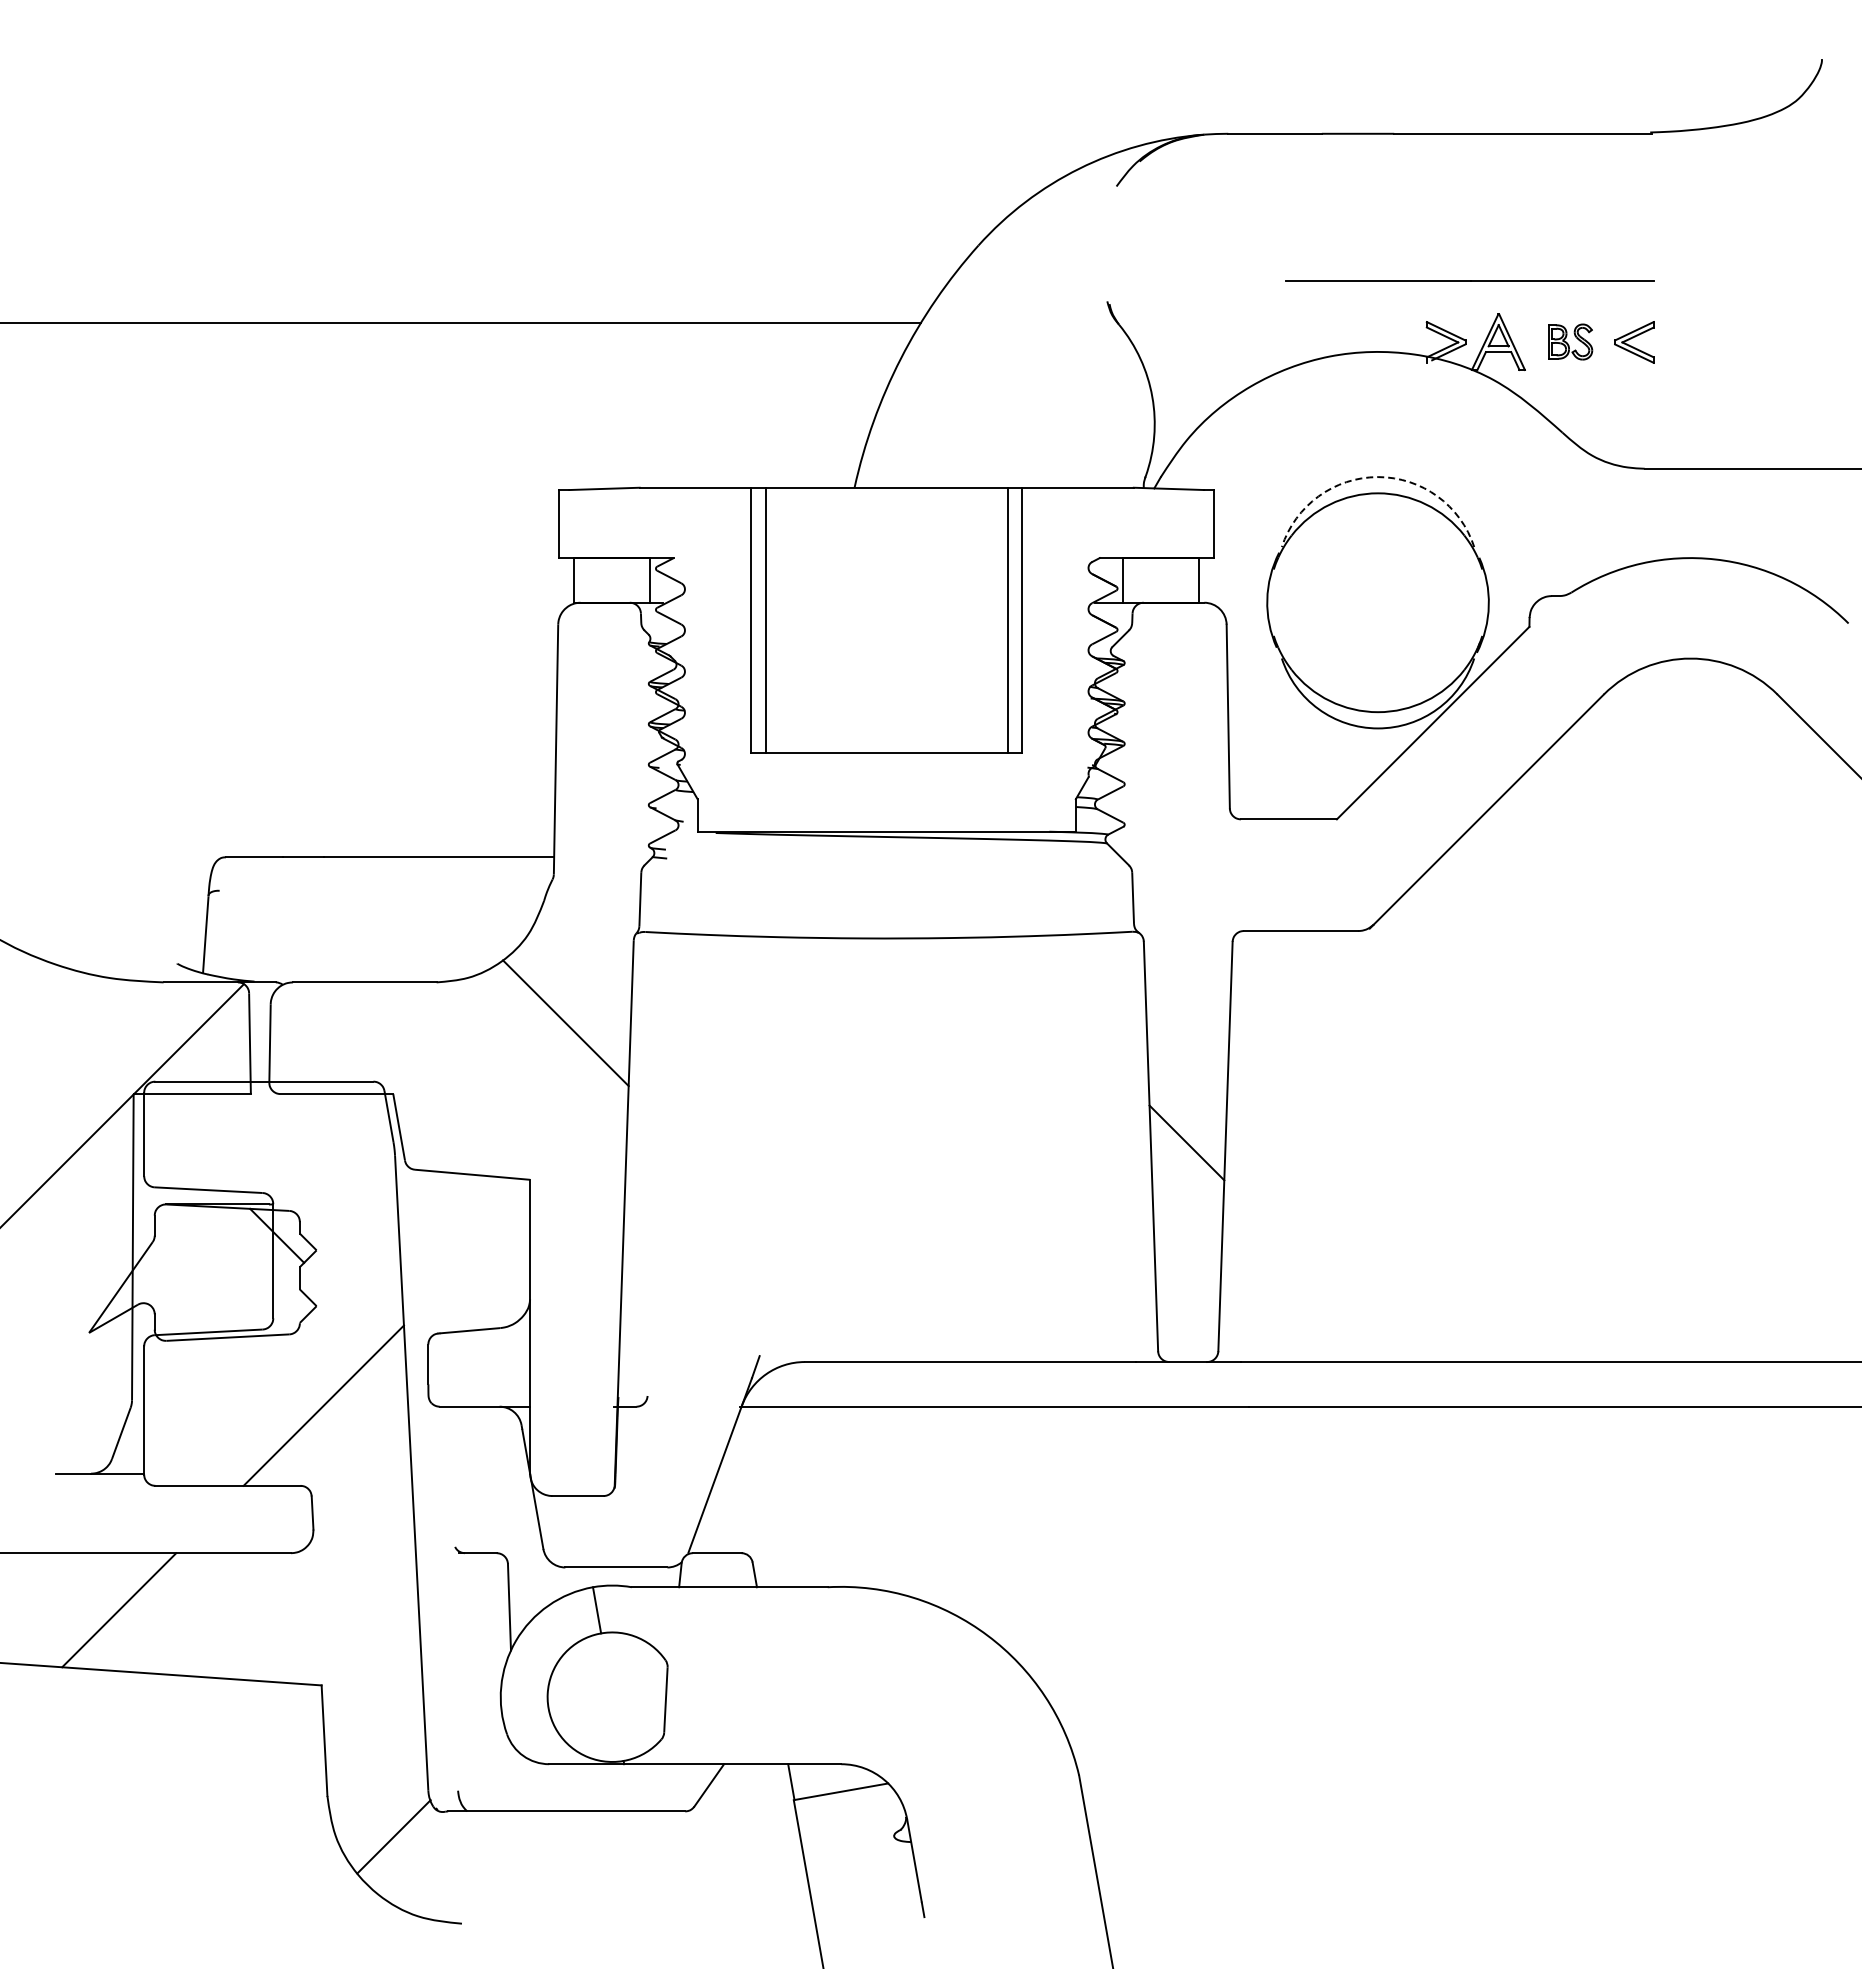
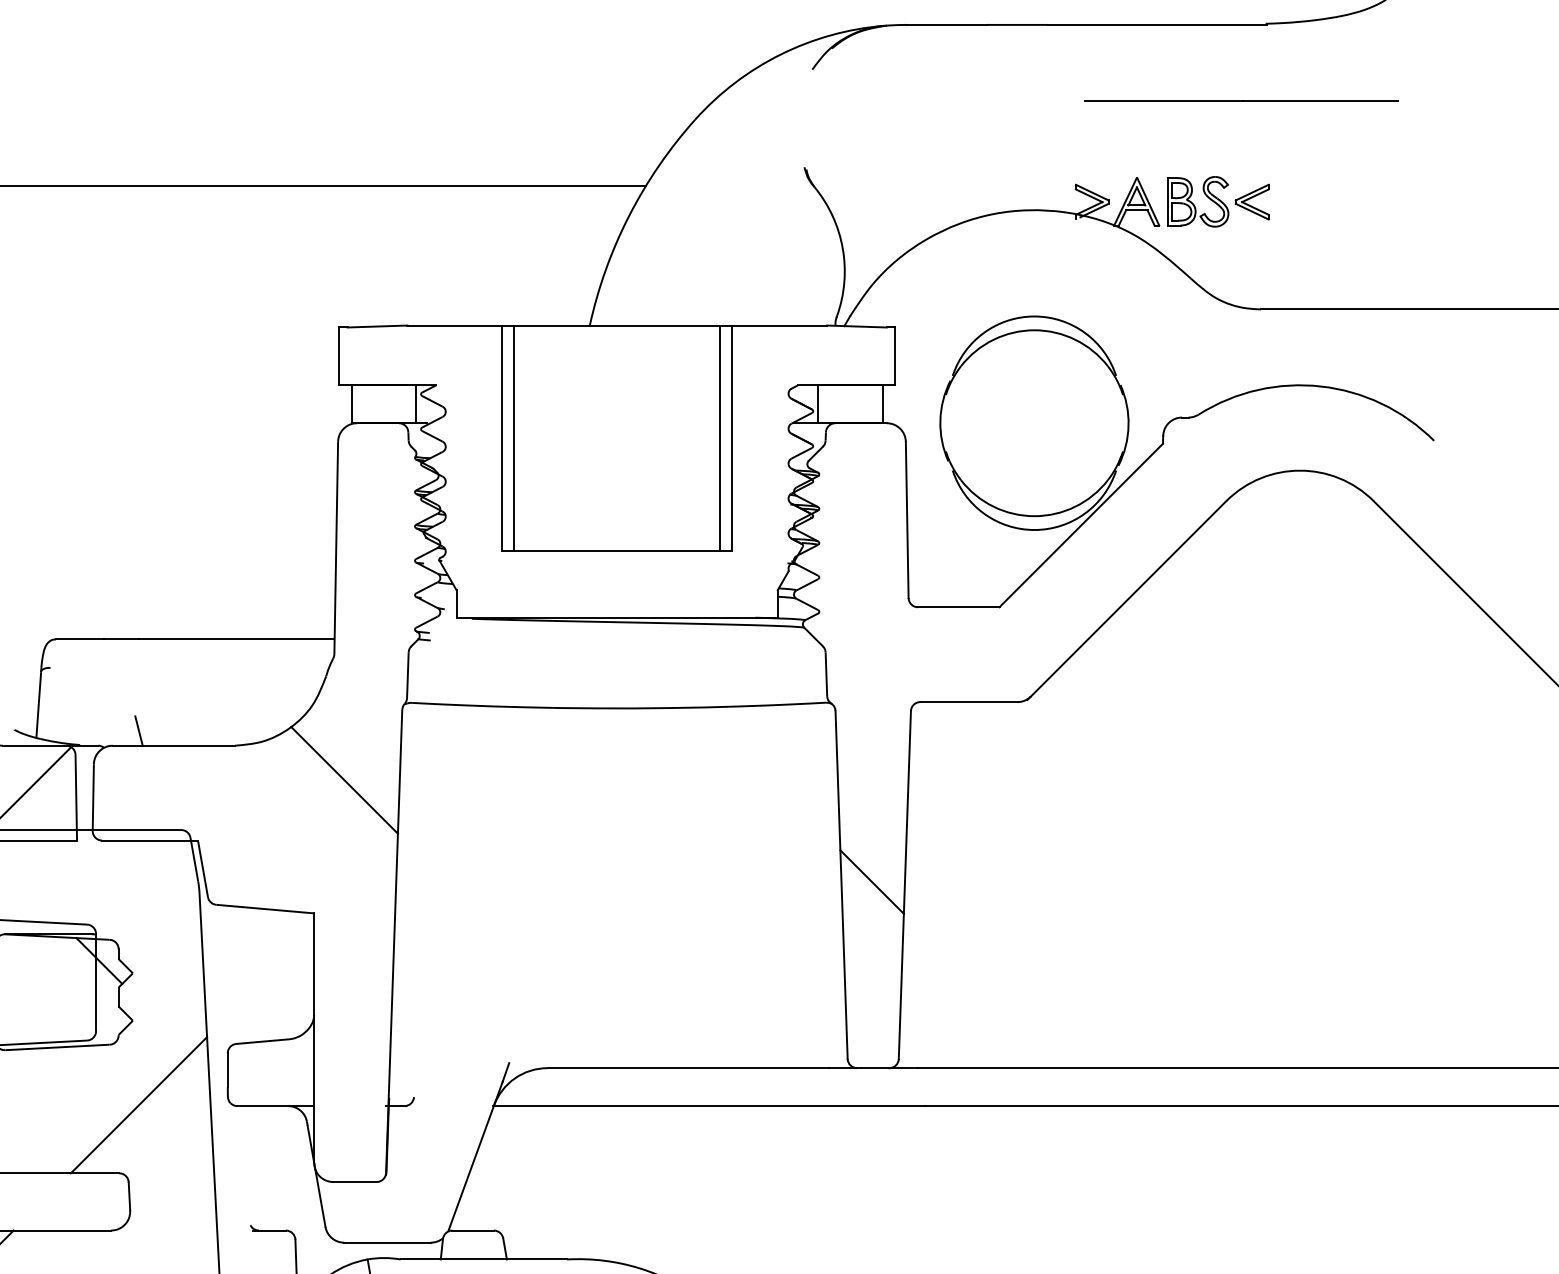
line: (1469, 280) -> (1241, 100), moved
part: (1570, 341) -> (1197, 201), size x1.67
arc: (1378, 477) -> (1034, 316), dashed -> solid
line: (323, 964) -> (138, 730), added

